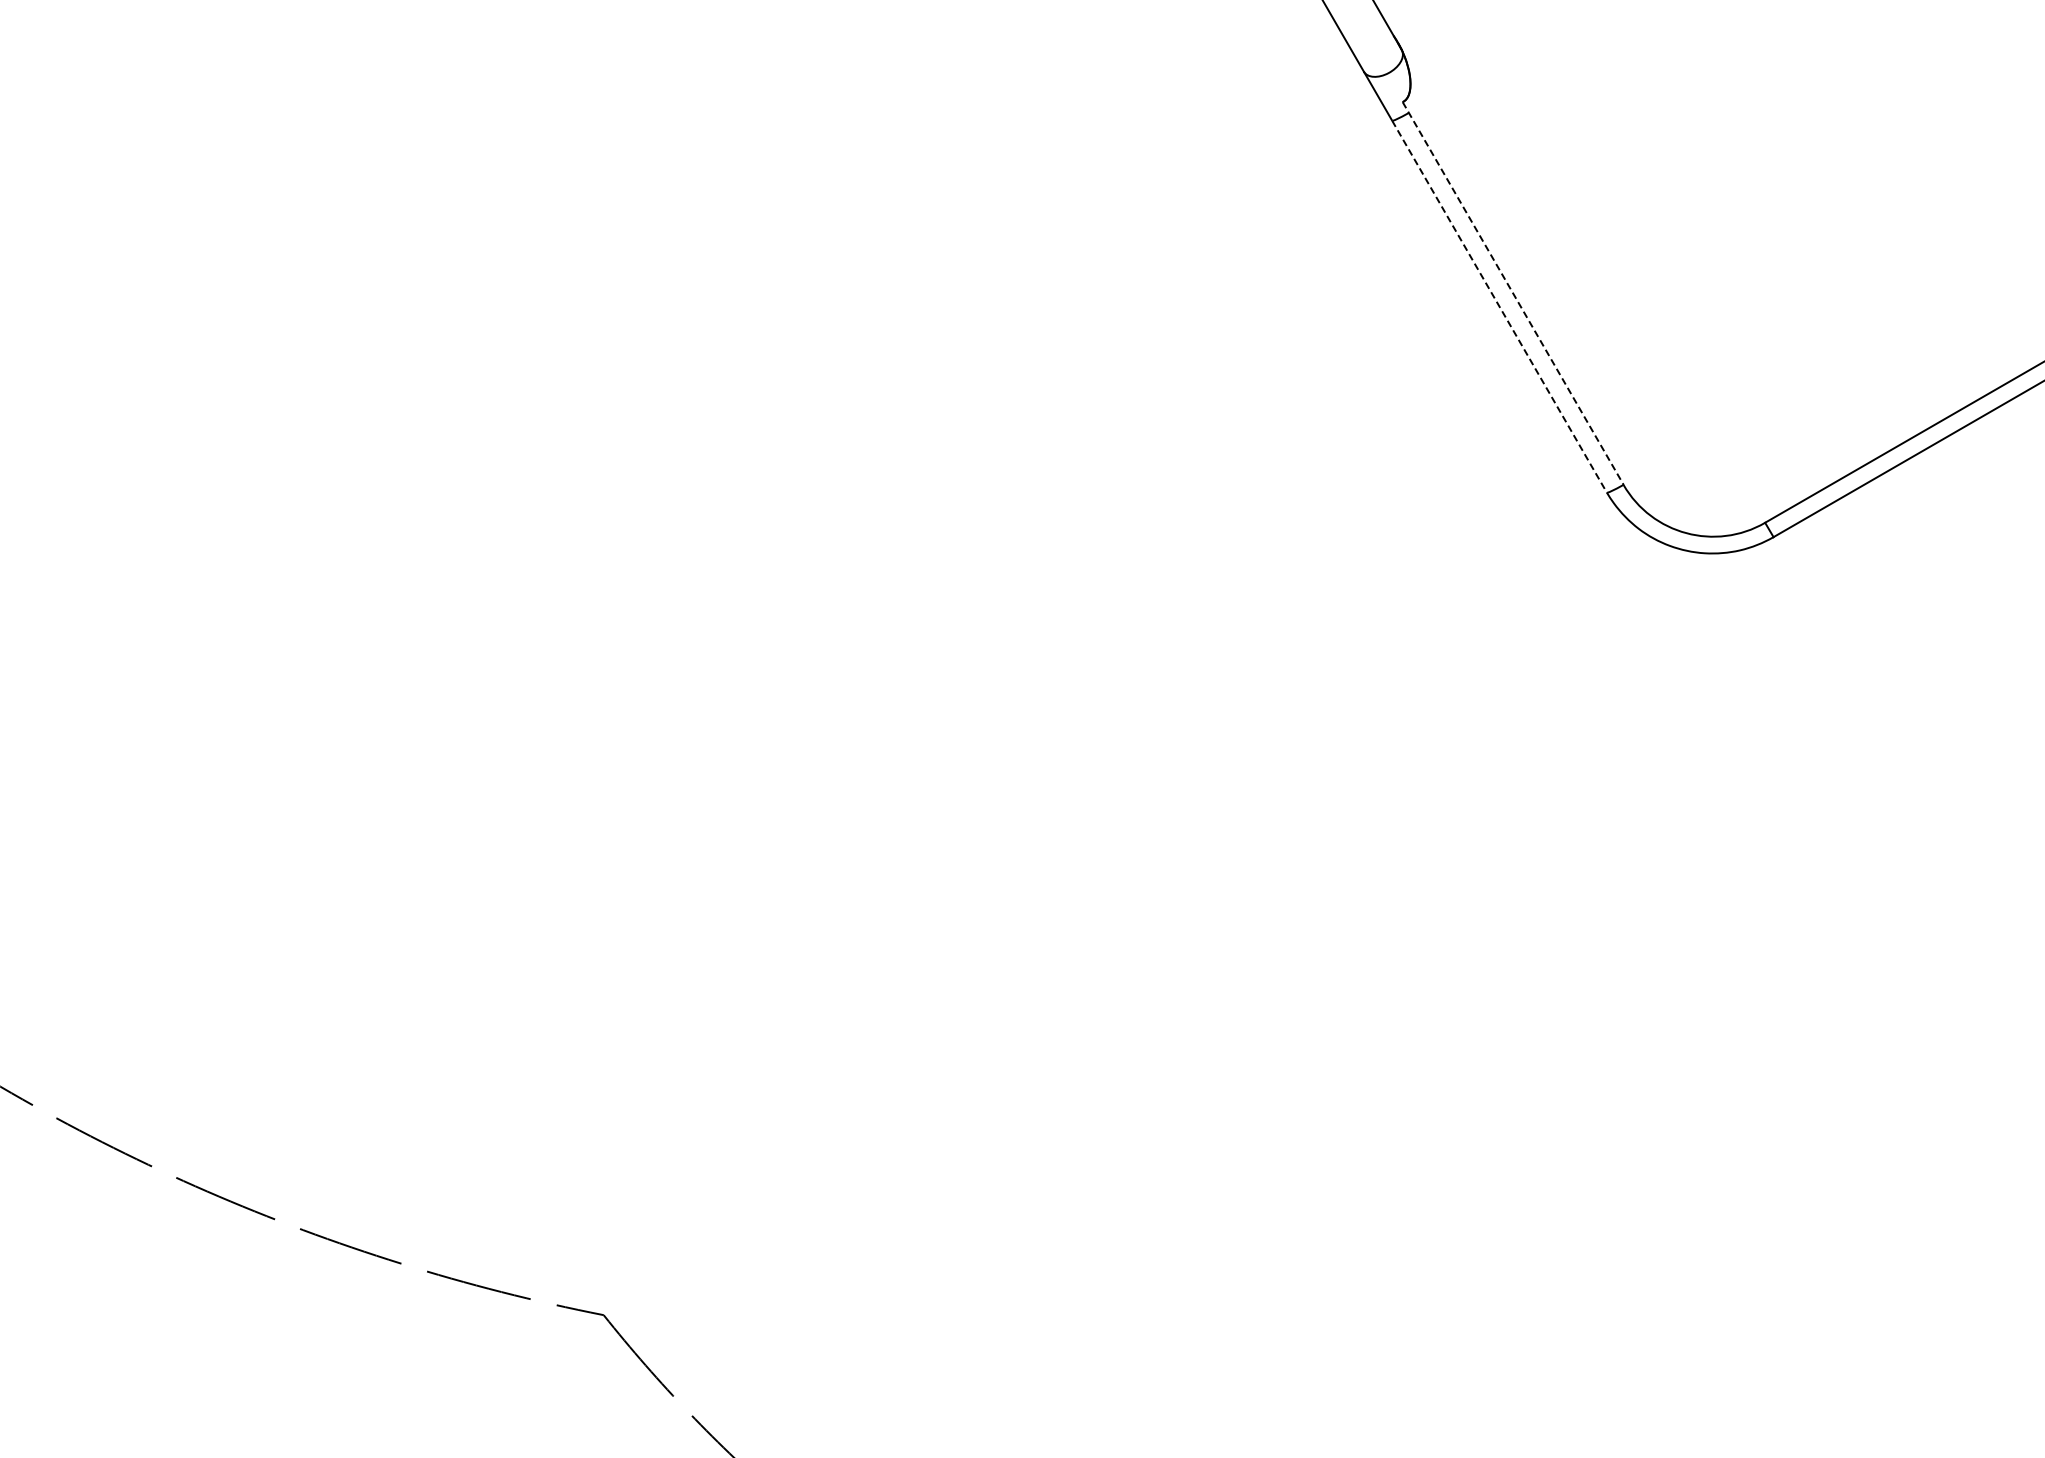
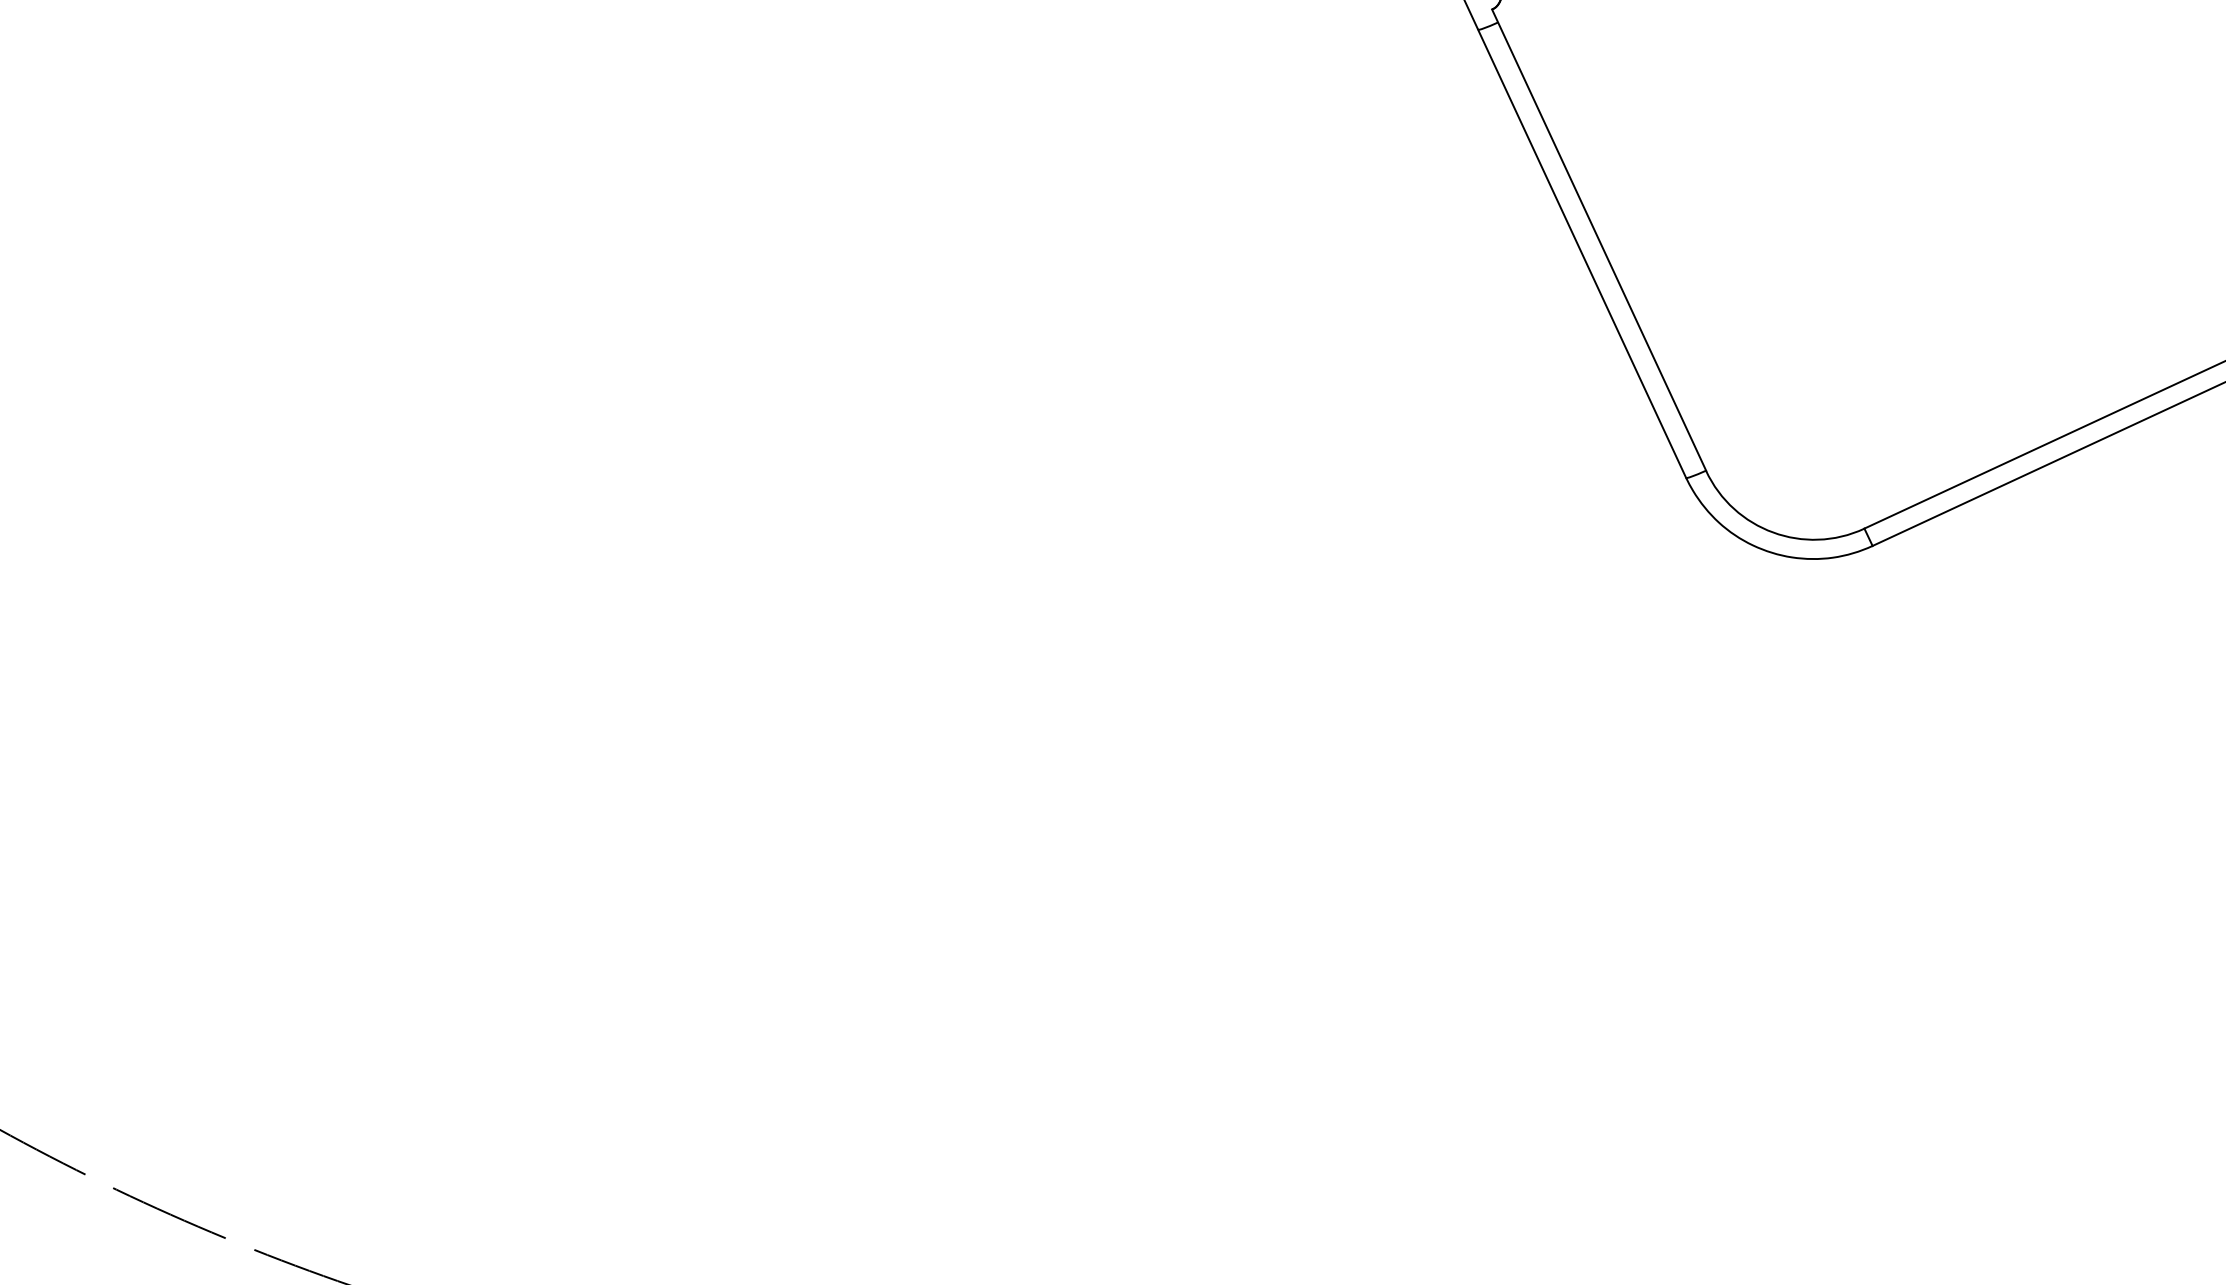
line: (1513, 294) -> (1599, 241), dashed -> solid
line: (1499, 306) -> (1582, 253), dashed -> solid

